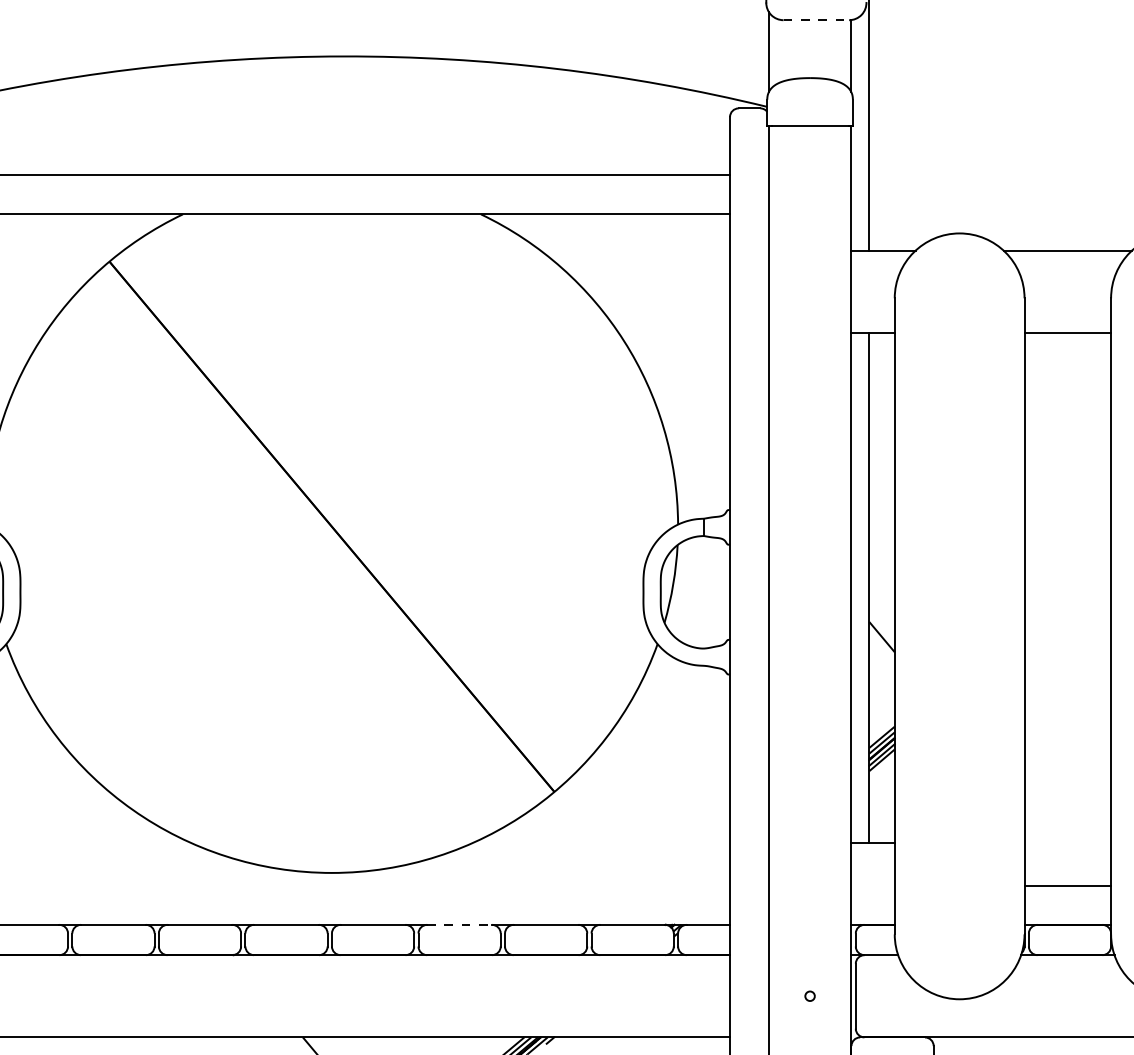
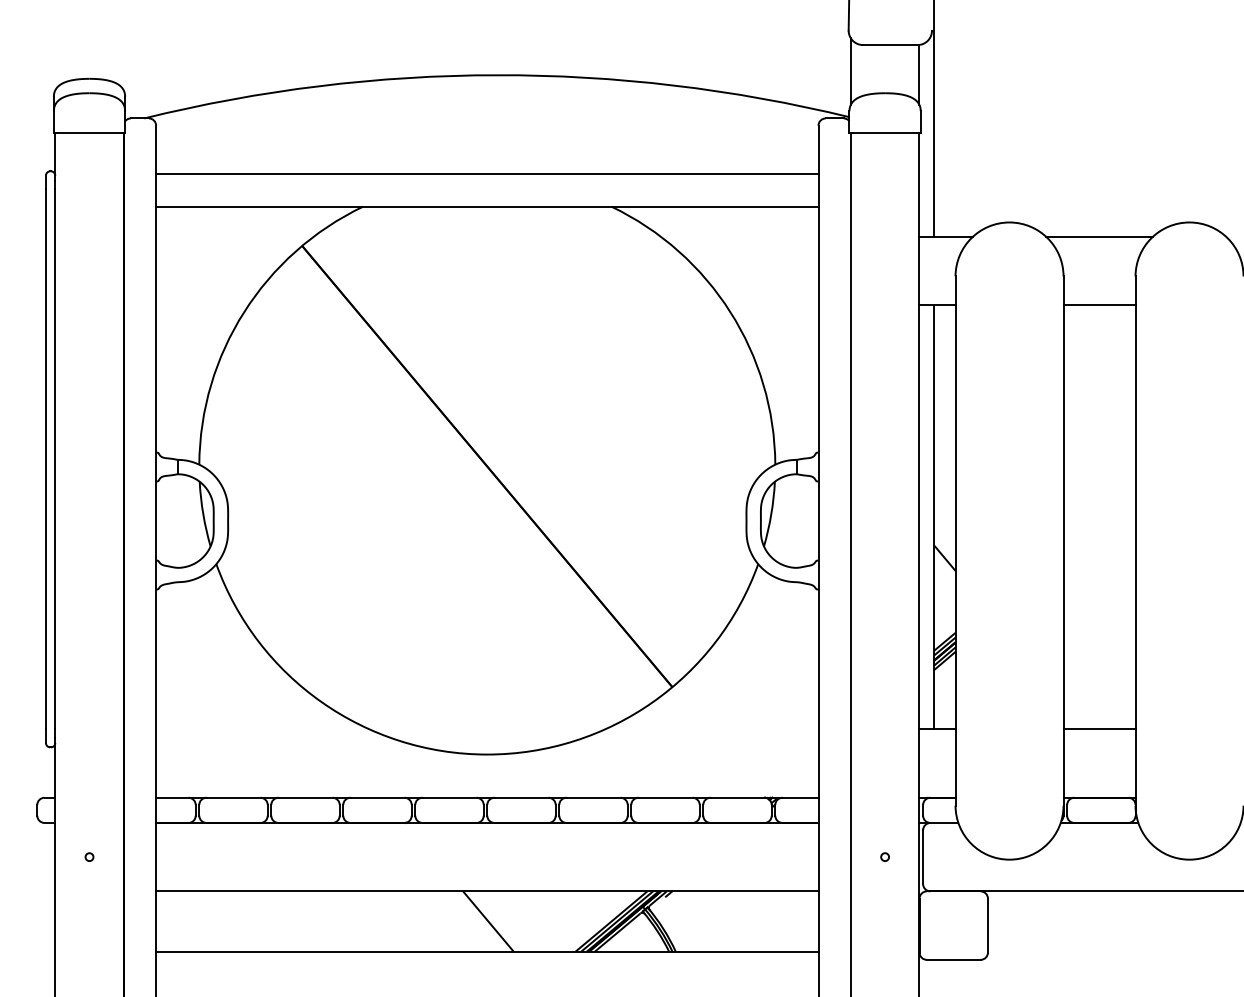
line: (816, 20) -> (890, 45), dashed -> solid
line: (1067, 886) -> (1099, 729), moved
line: (459, 924) -> (593, 797), dashed -> solid

